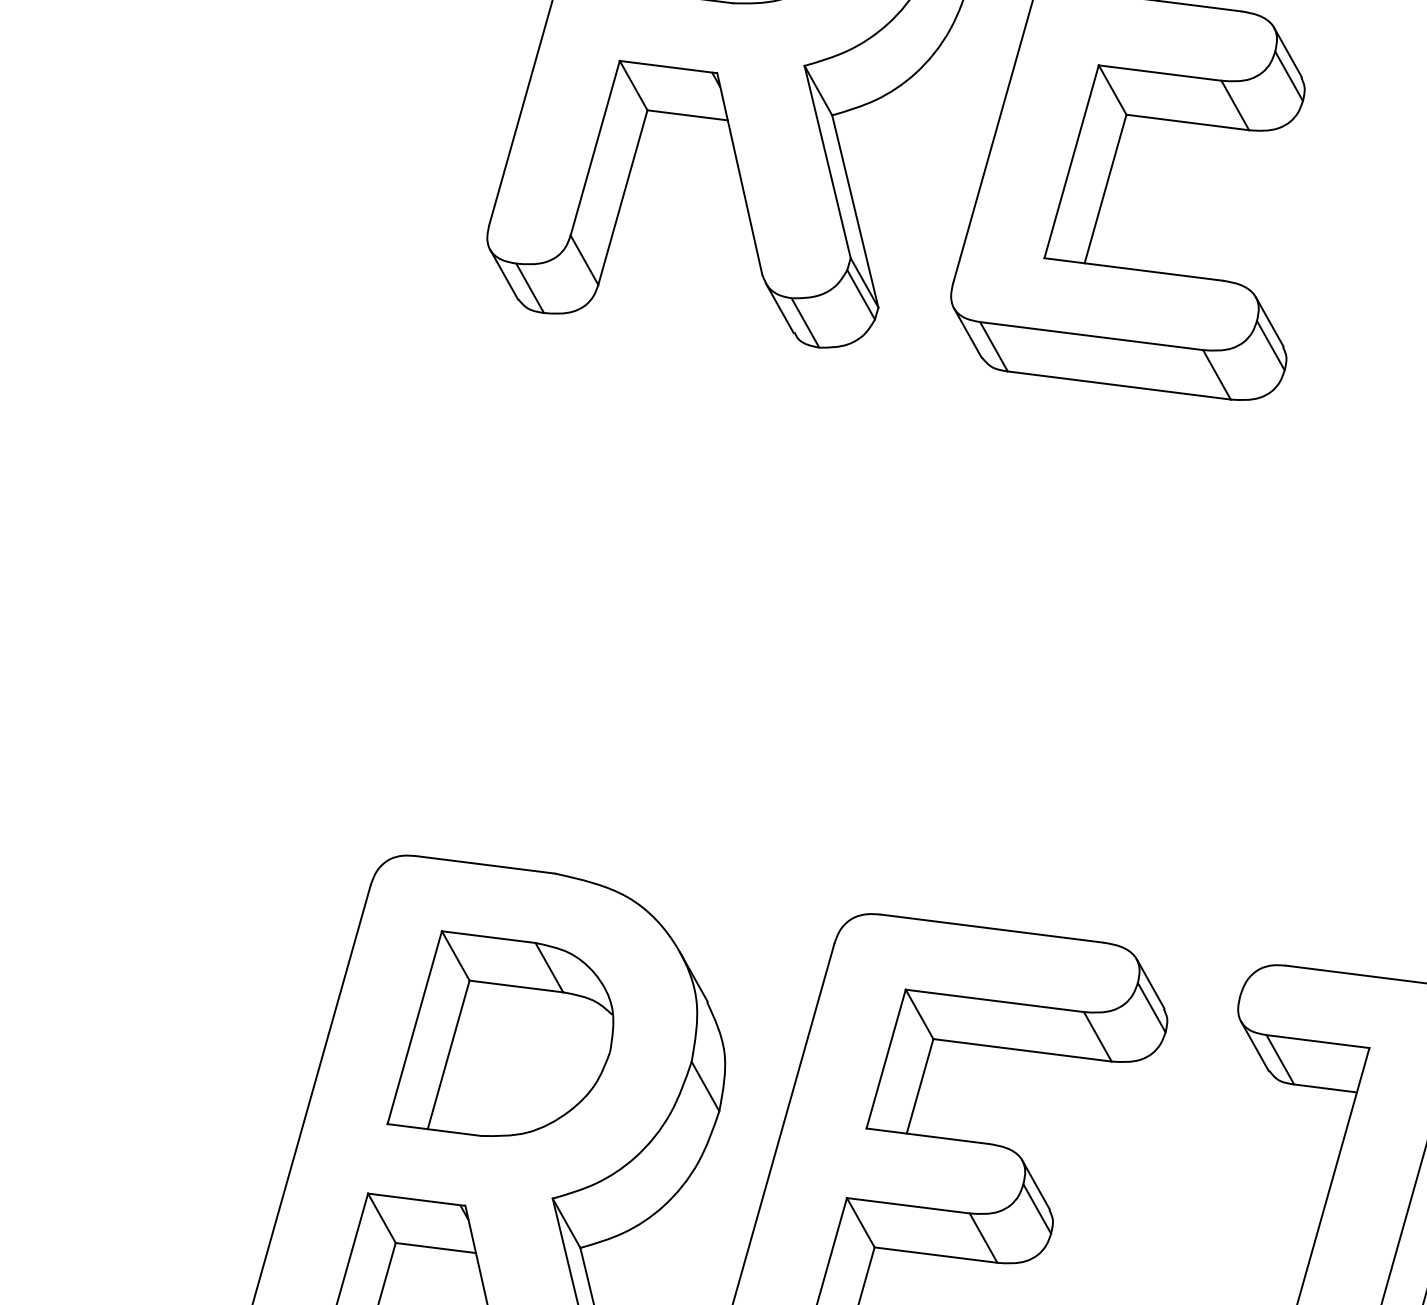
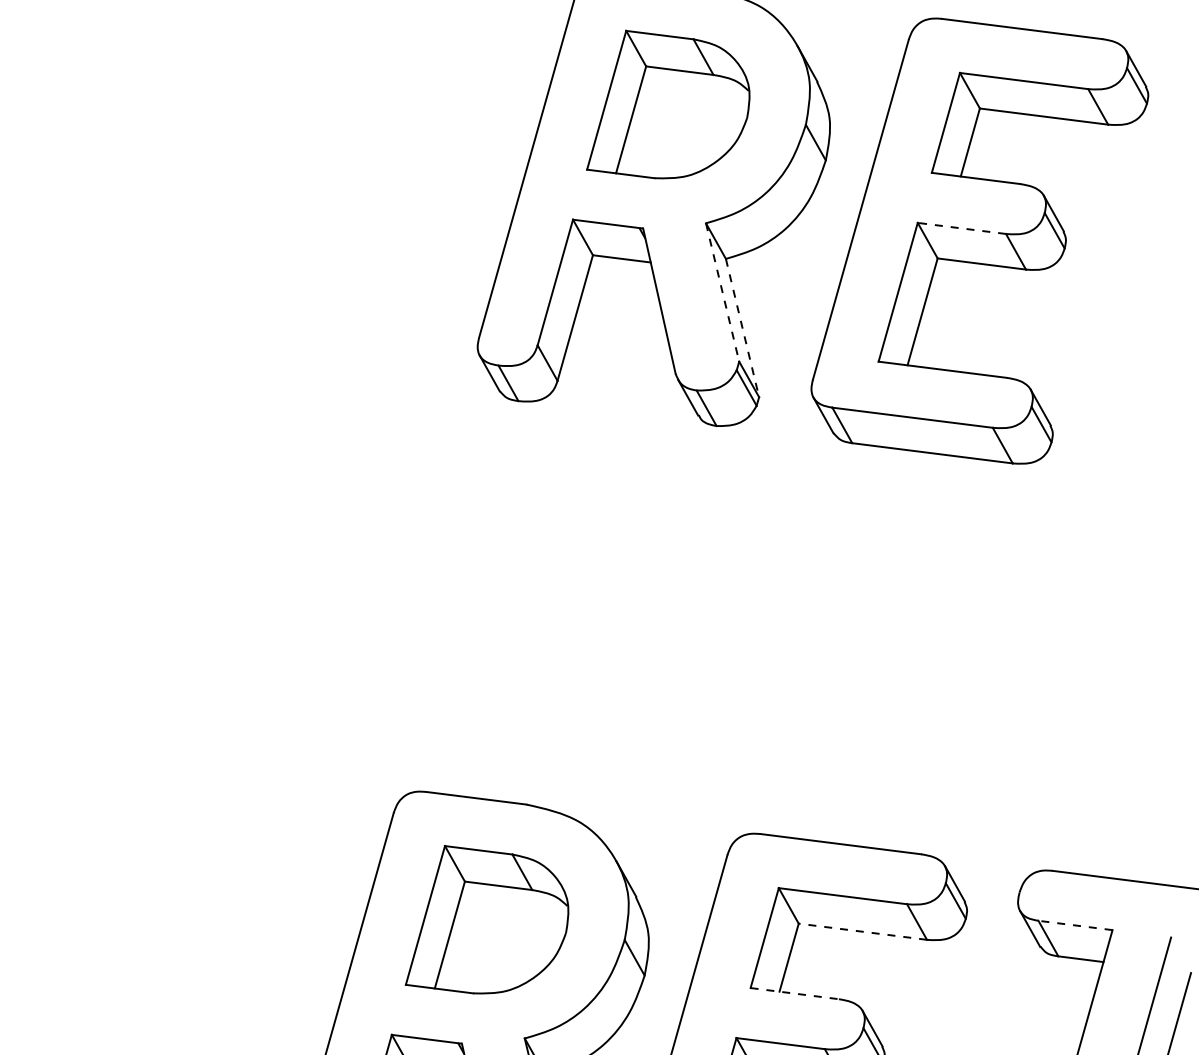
line: (1159, 73) -> (961, 228), solid -> dashed
line: (827, 162) -> (722, 292), solid -> dashed
line: (855, 212) -> (742, 328), solid -> dashed
line: (1317, 1041) -> (1075, 925), solid -> dashed
line: (1022, 1049) -> (862, 931), solid -> dashed
line: (928, 1136) -> (795, 993), solid -> dashed

